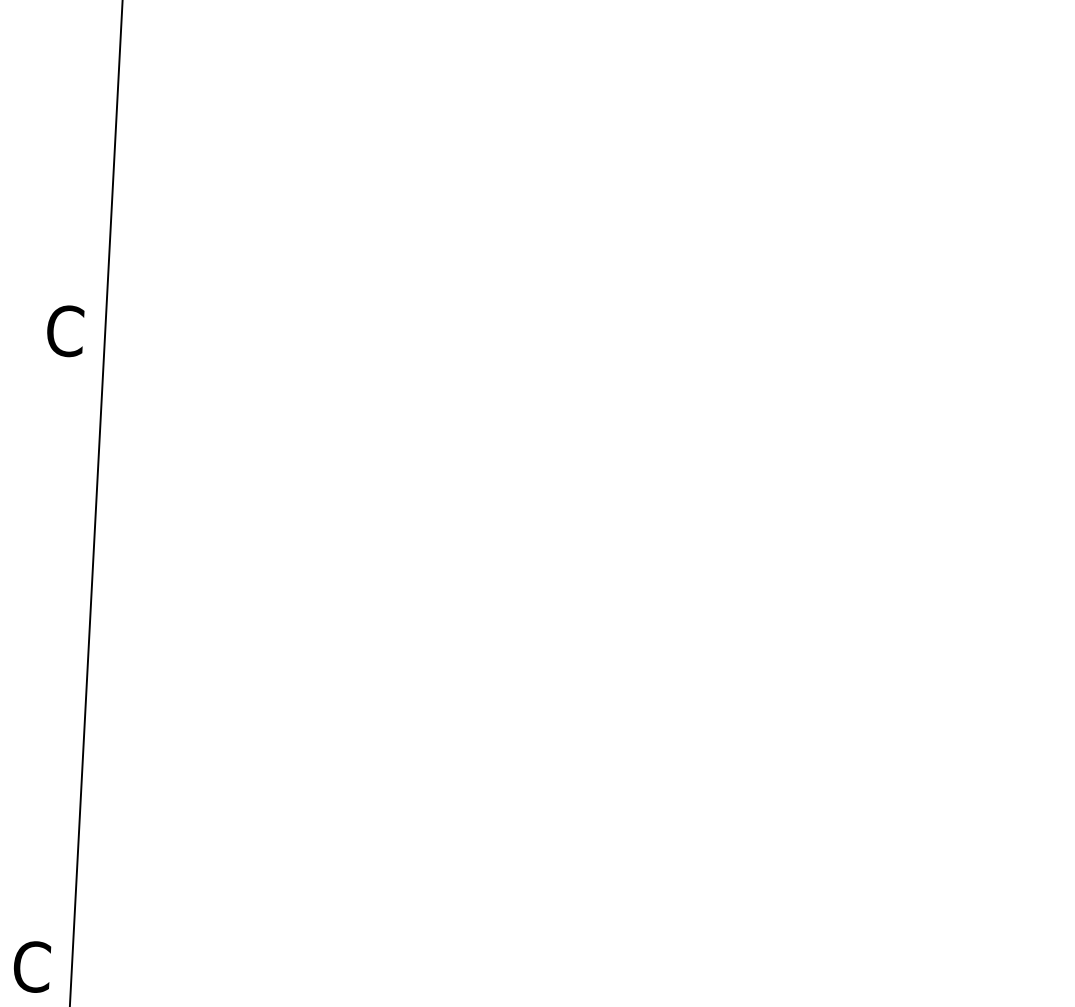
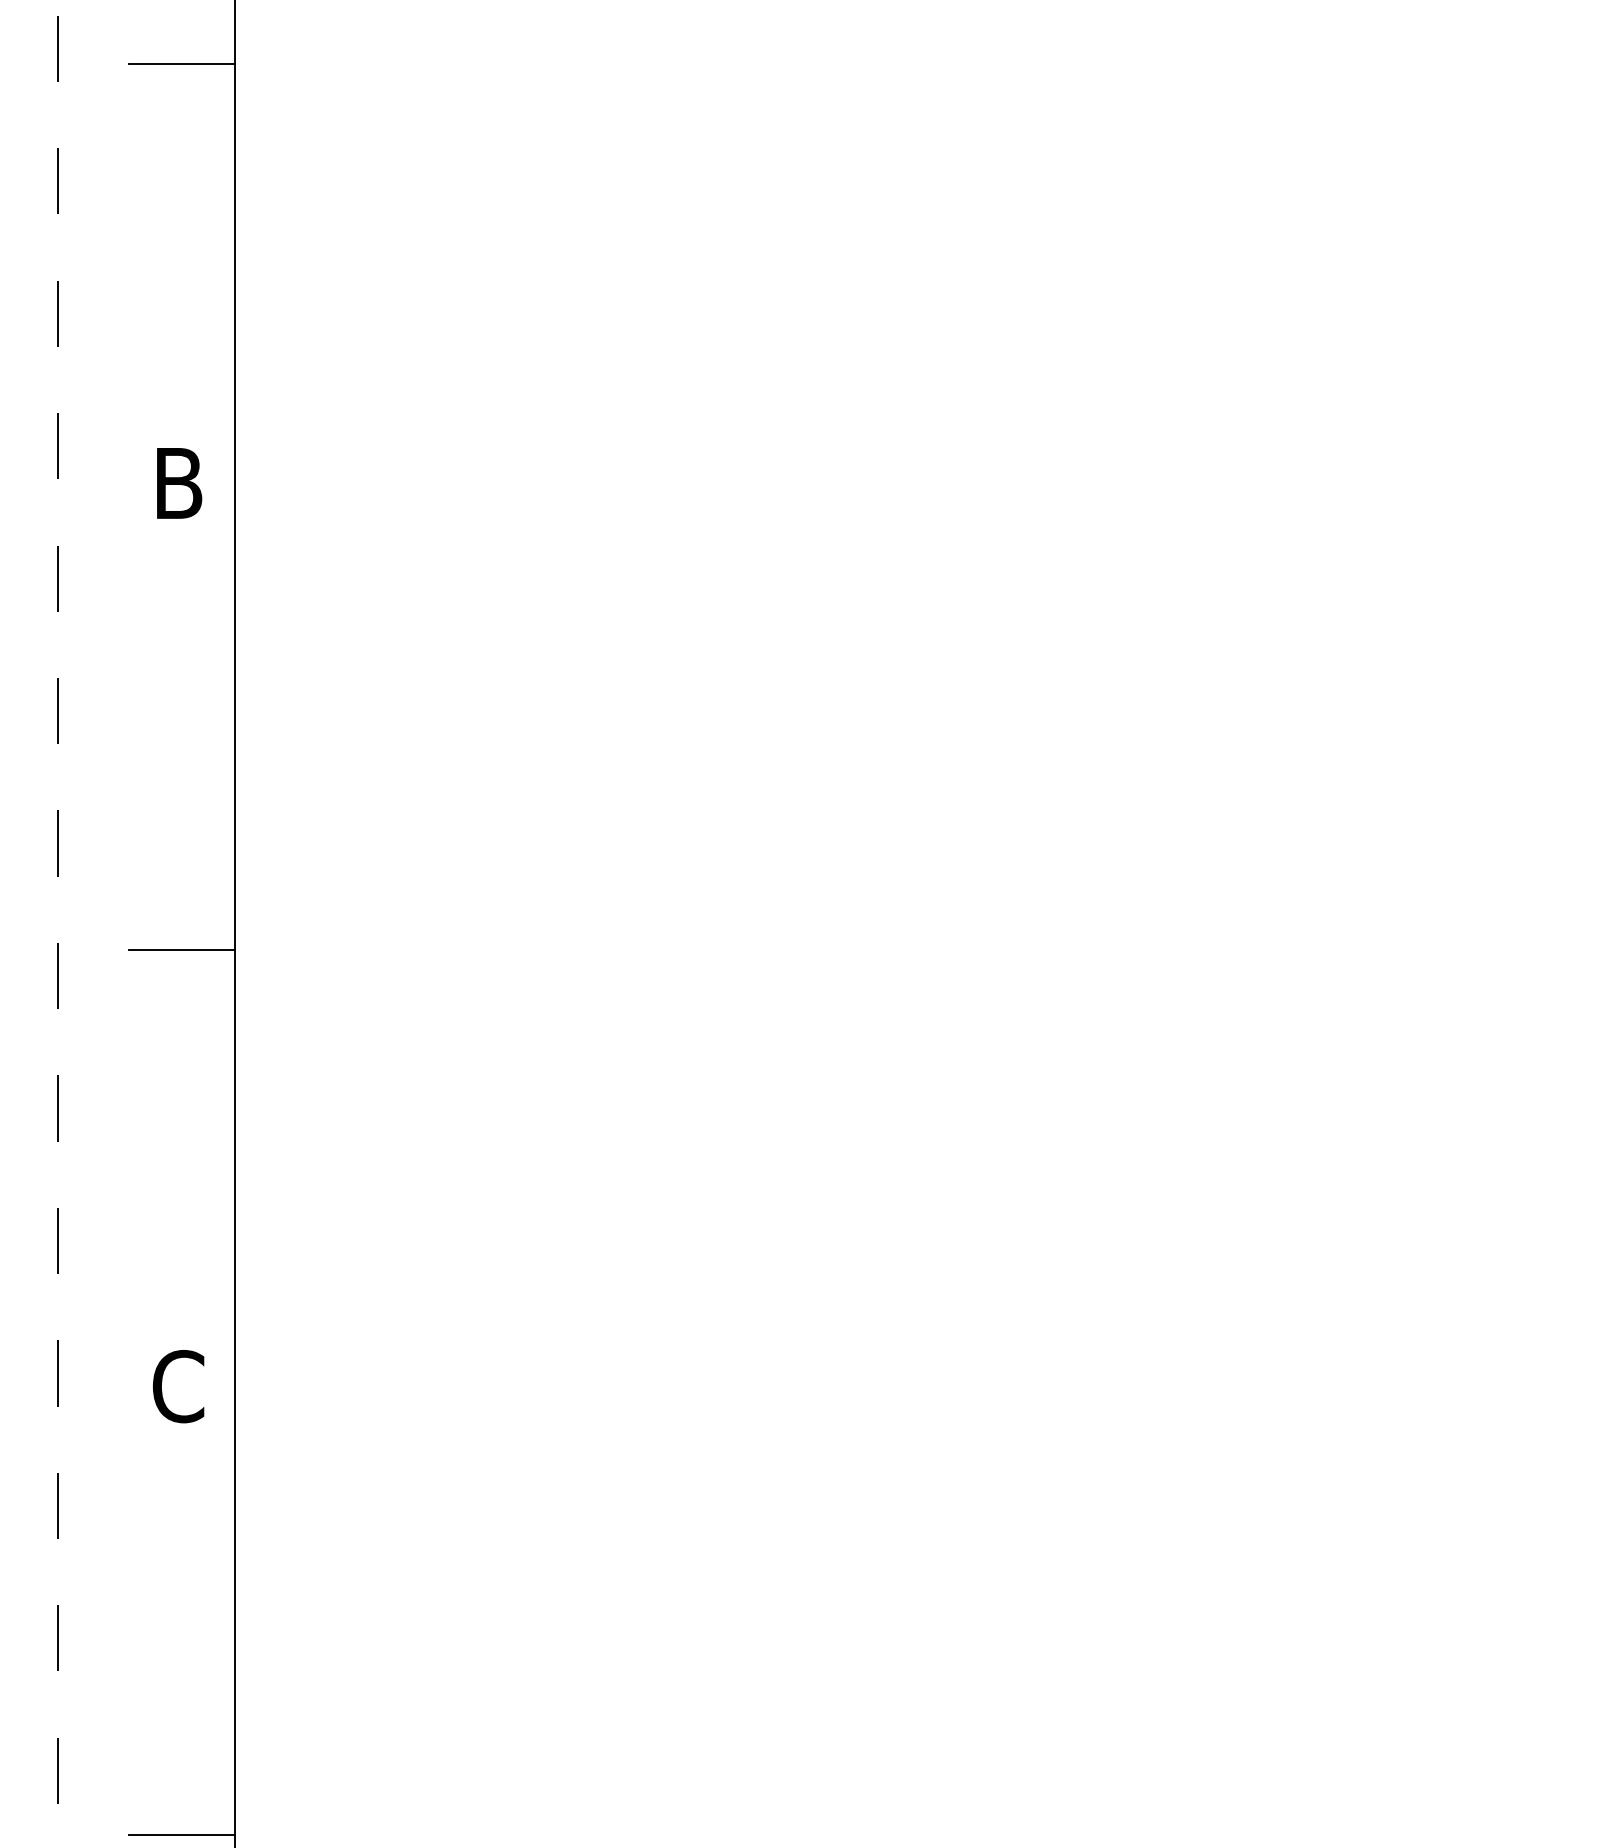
line: (82, 36) -> (181, 64), added
text: (65, 331) -> (178, 483), C -> B
line: (50, 659) -> (181, 949), added

